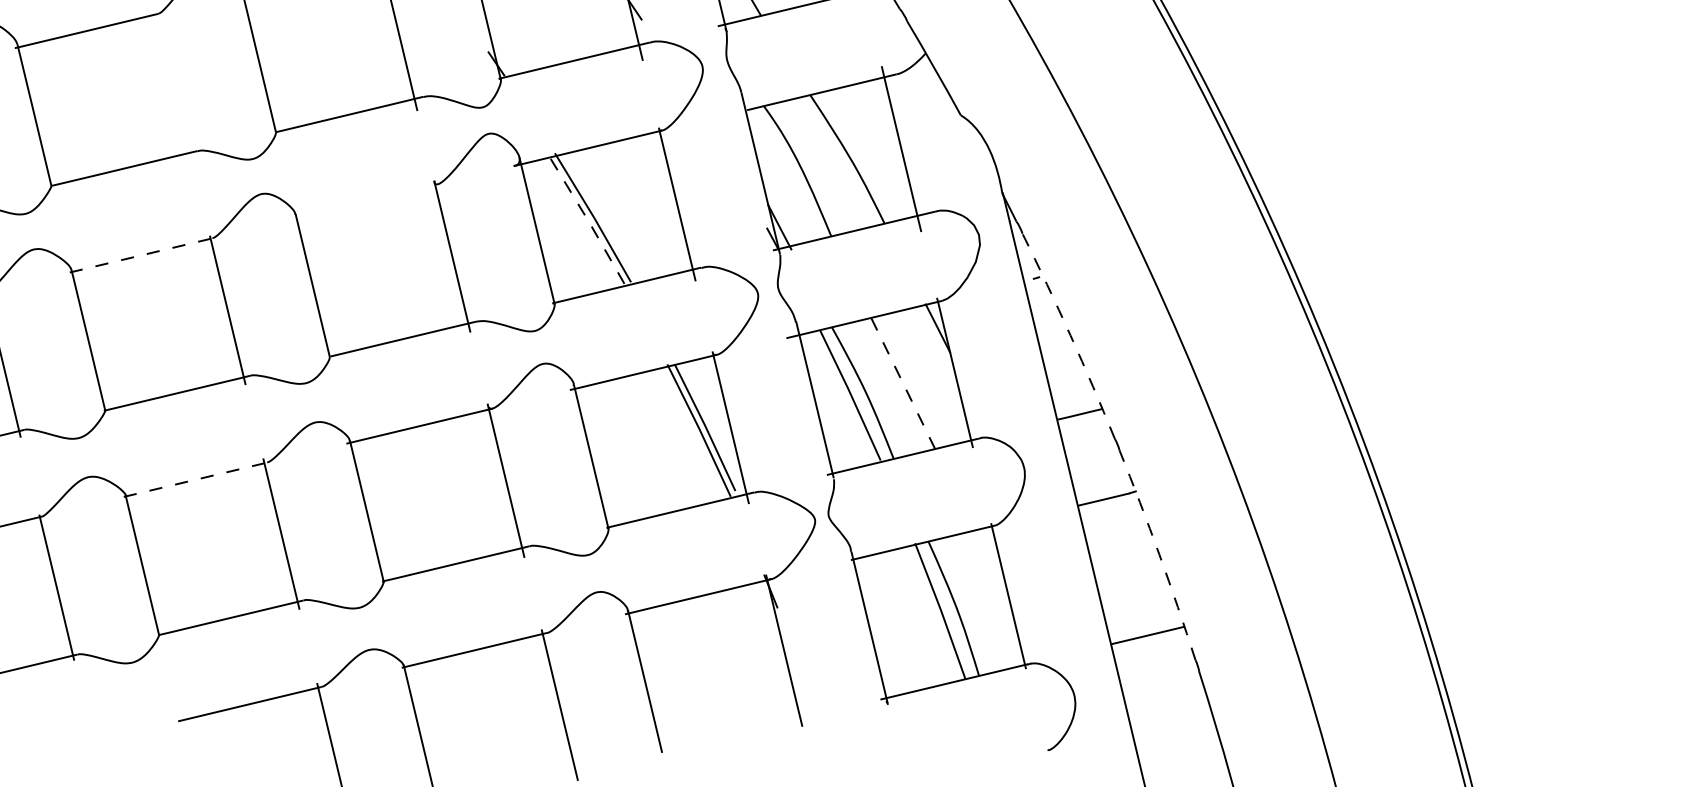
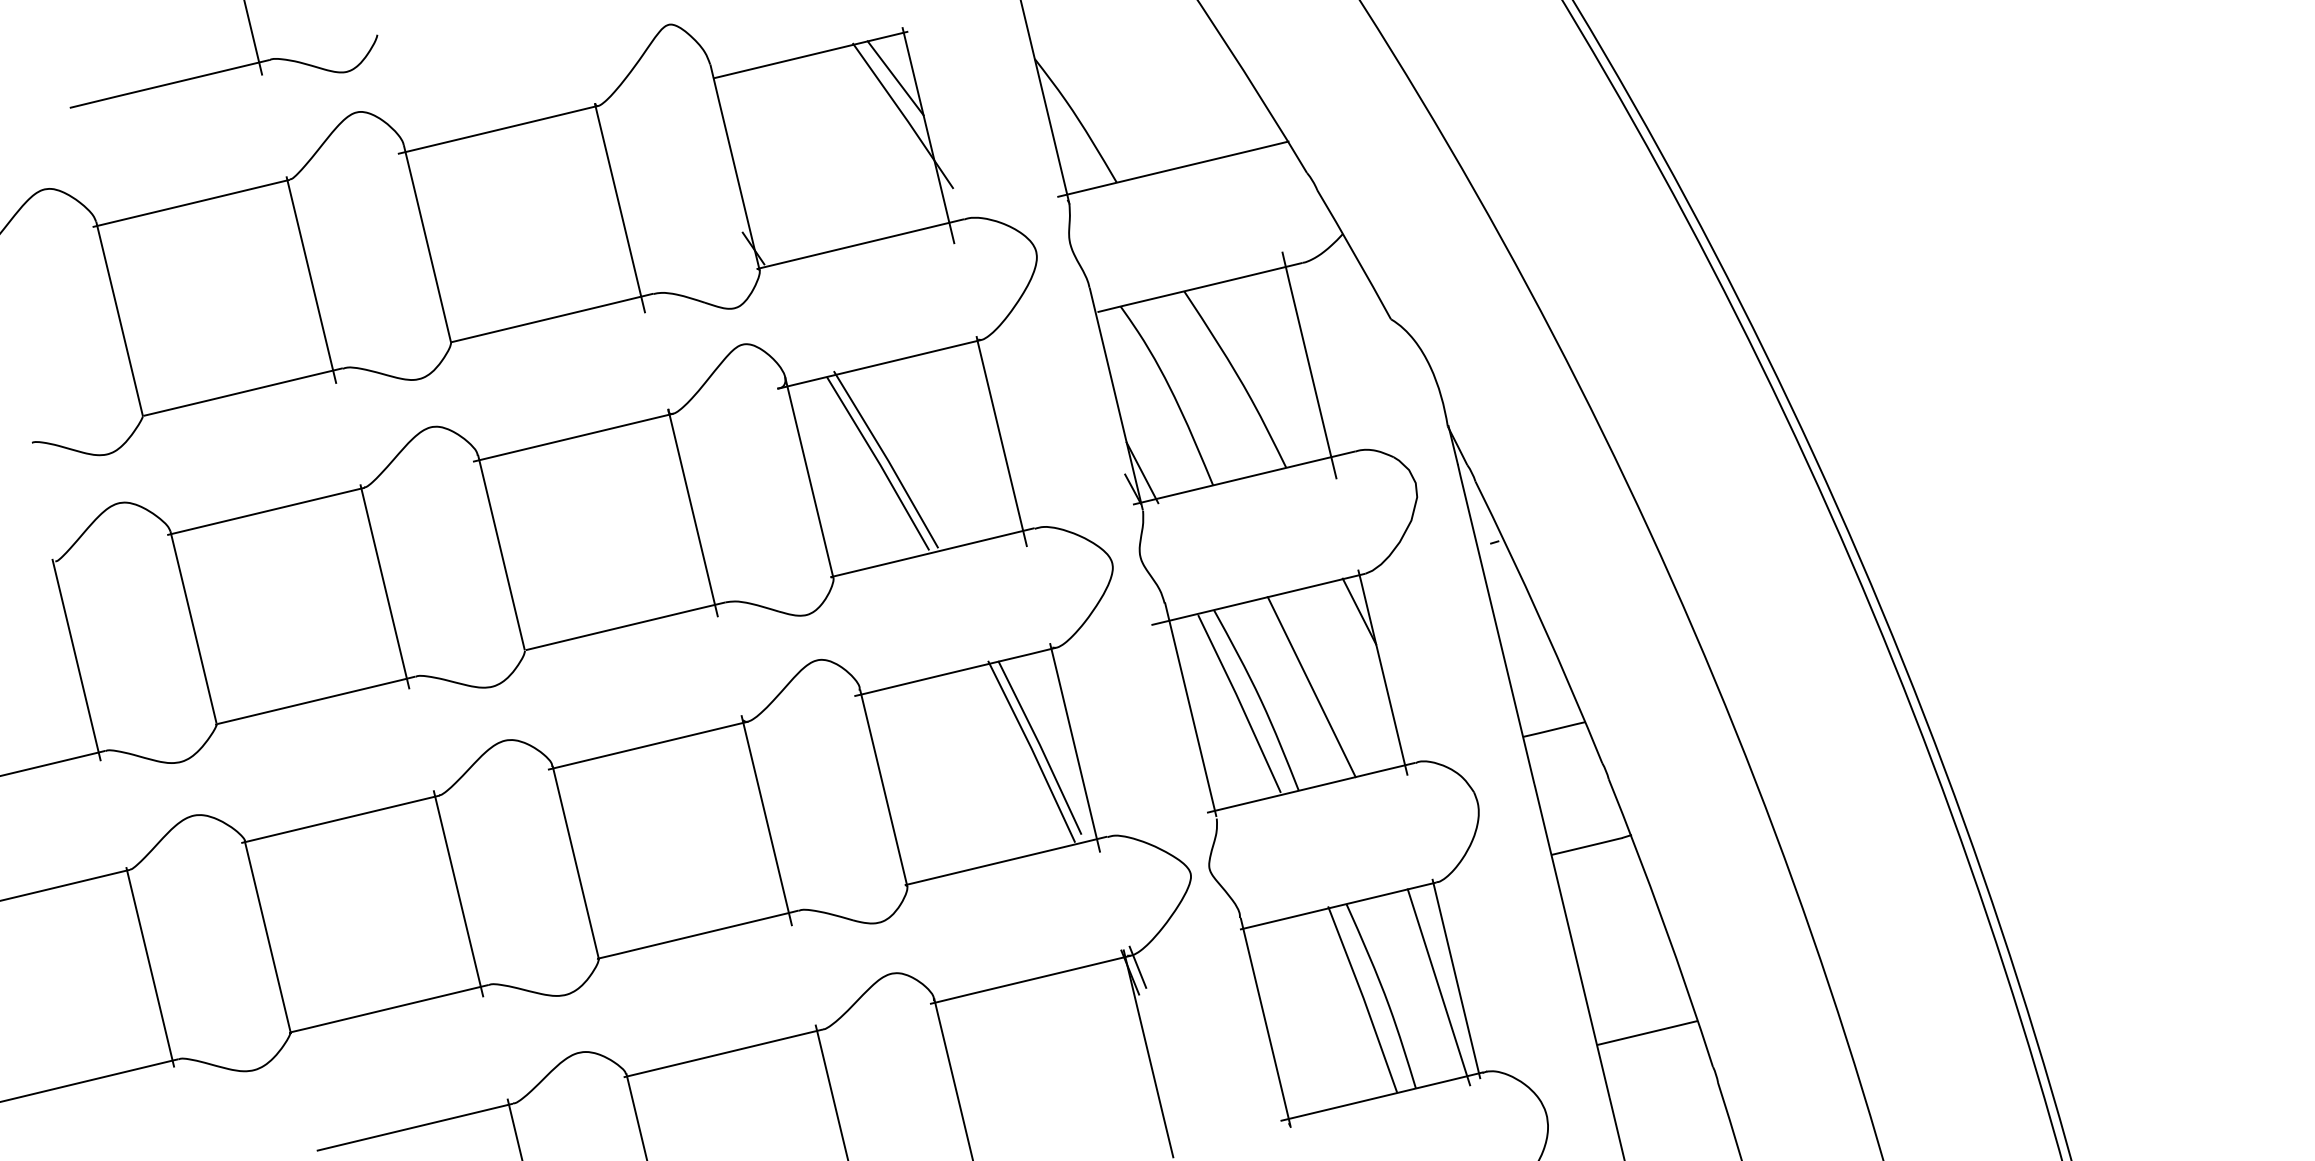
line: (174, 86) -> (311, 279), added
line: (364, 201) -> (572, 437), added
line: (588, 220) -> (879, 463), dashed -> solid
line: (141, 255) -> (266, 511), dashed -> solid
arc: (1070, 335) -> (1541, 621), dashed -> solid
line: (902, 383) -> (1311, 686), dashed -> solid
line: (196, 479) -> (341, 819), dashed -> solid
arc: (1159, 554) -> (1663, 922), dashed -> solid
line: (776, 587) -> (1137, 966), added
line: (995, 602) -> (1438, 987), added

